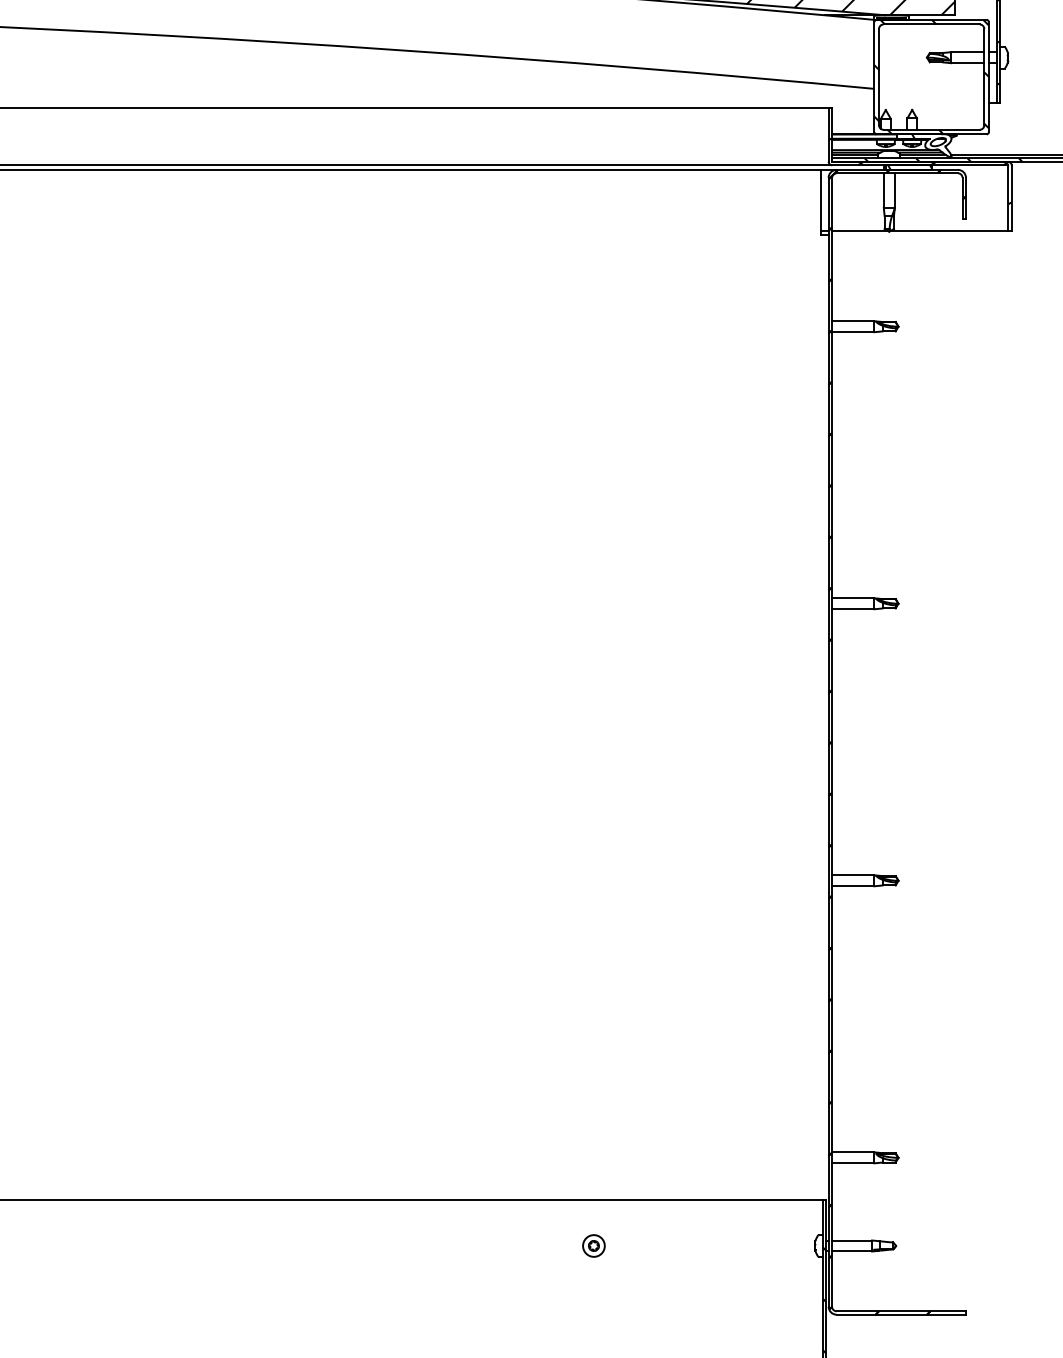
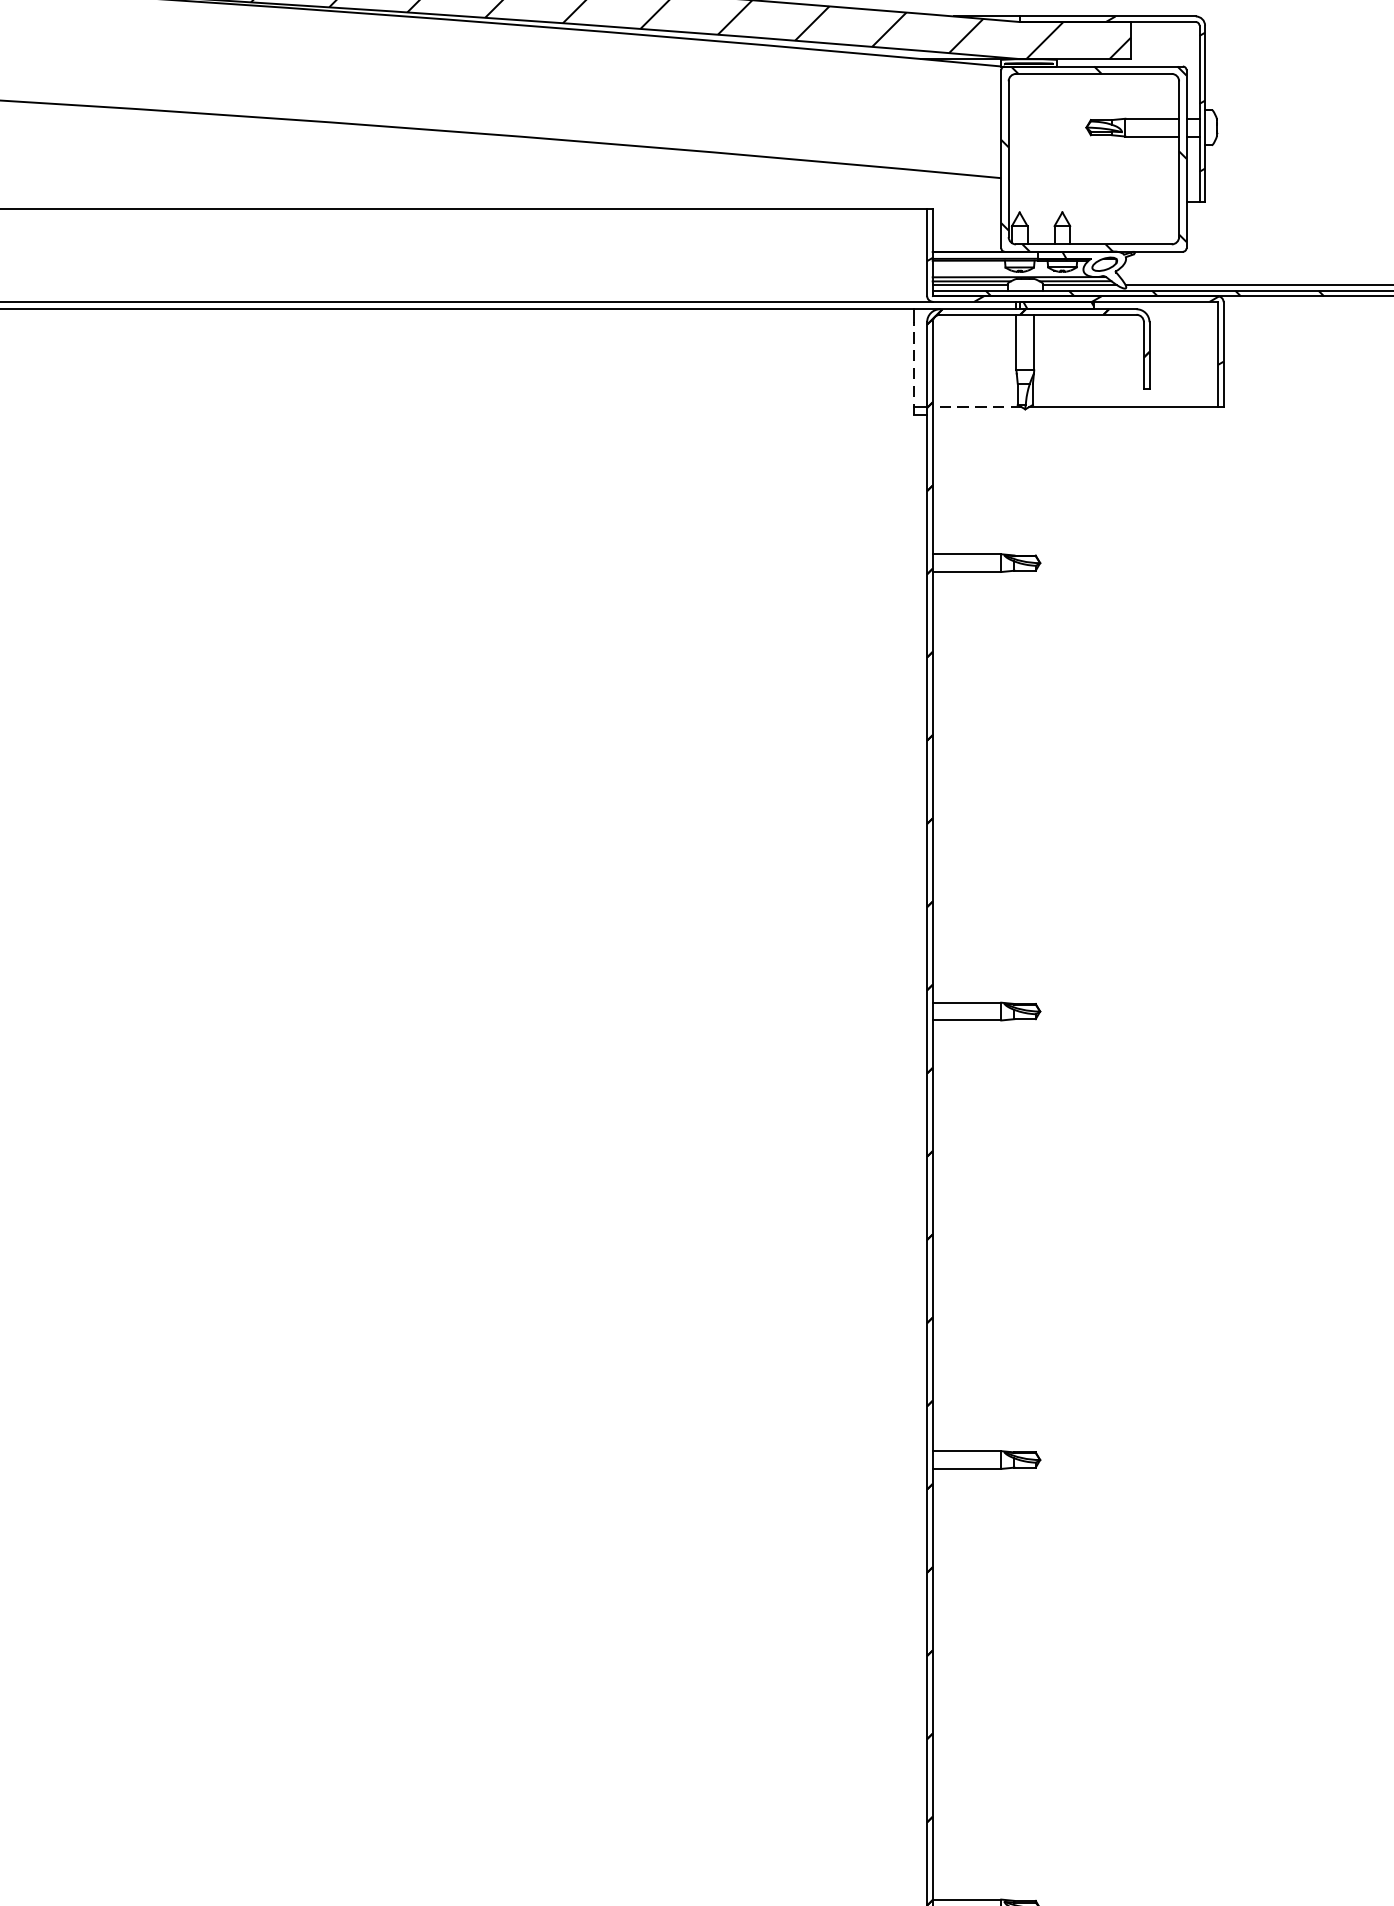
line: (820, 206) -> (913, 368), solid -> dashed
line: (859, 230) -> (977, 407), solid -> dashed

